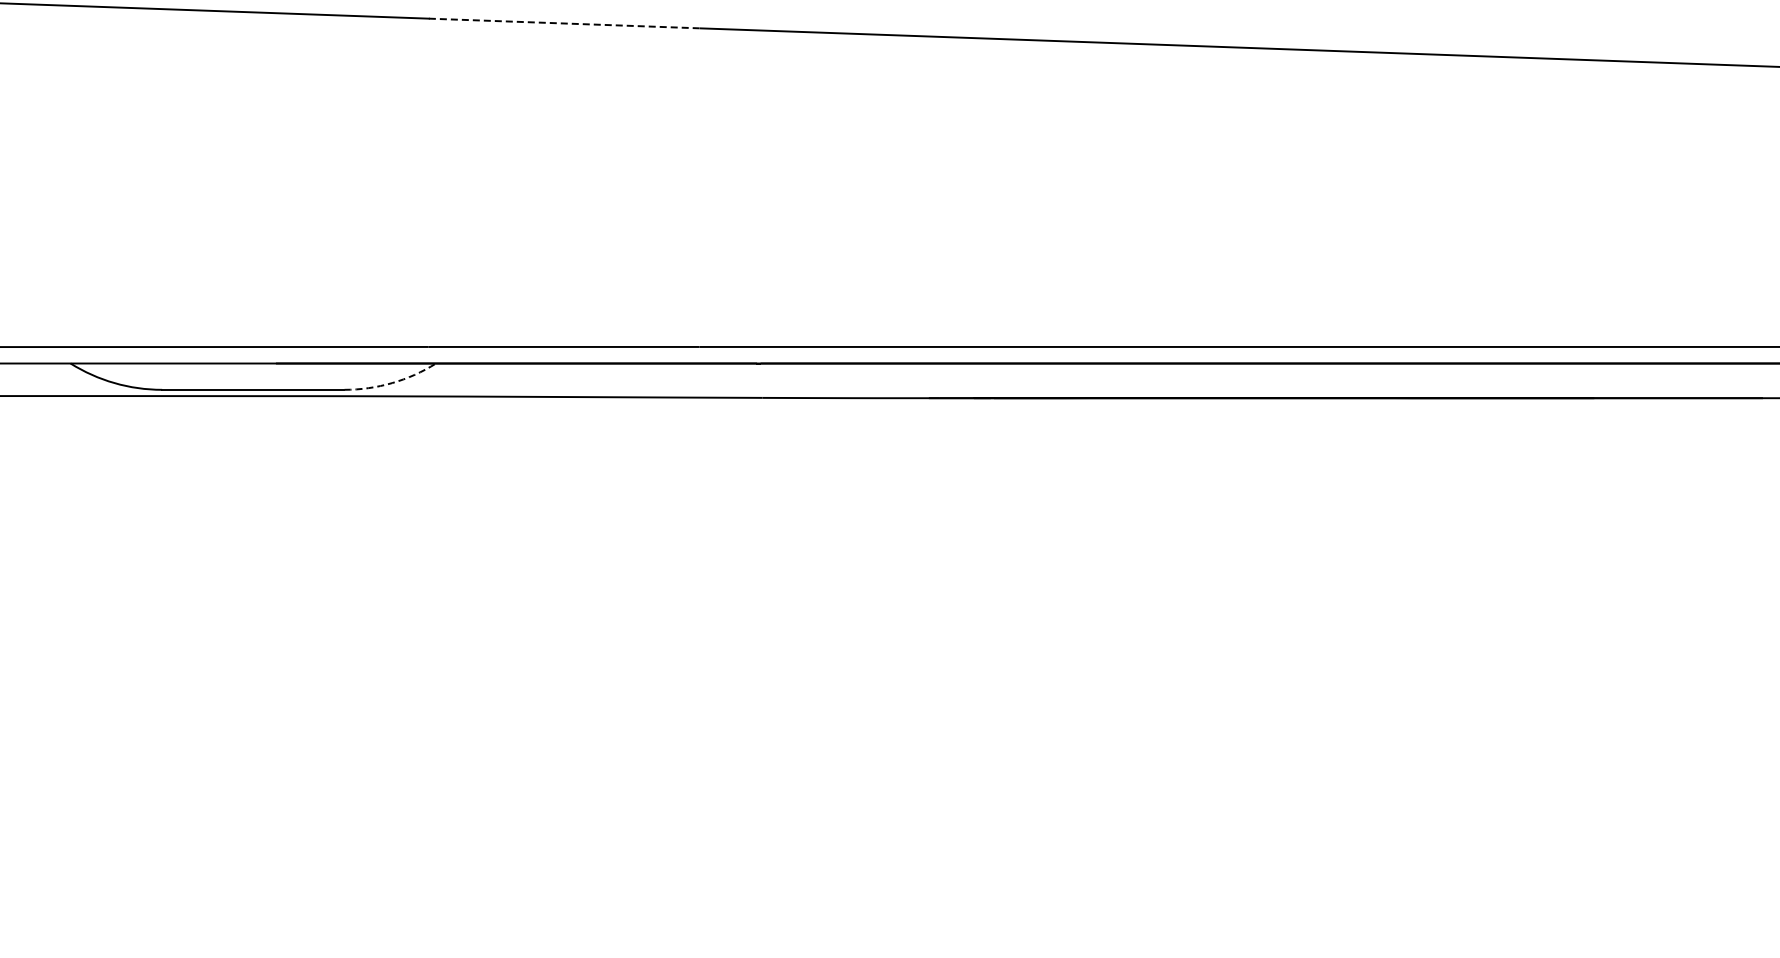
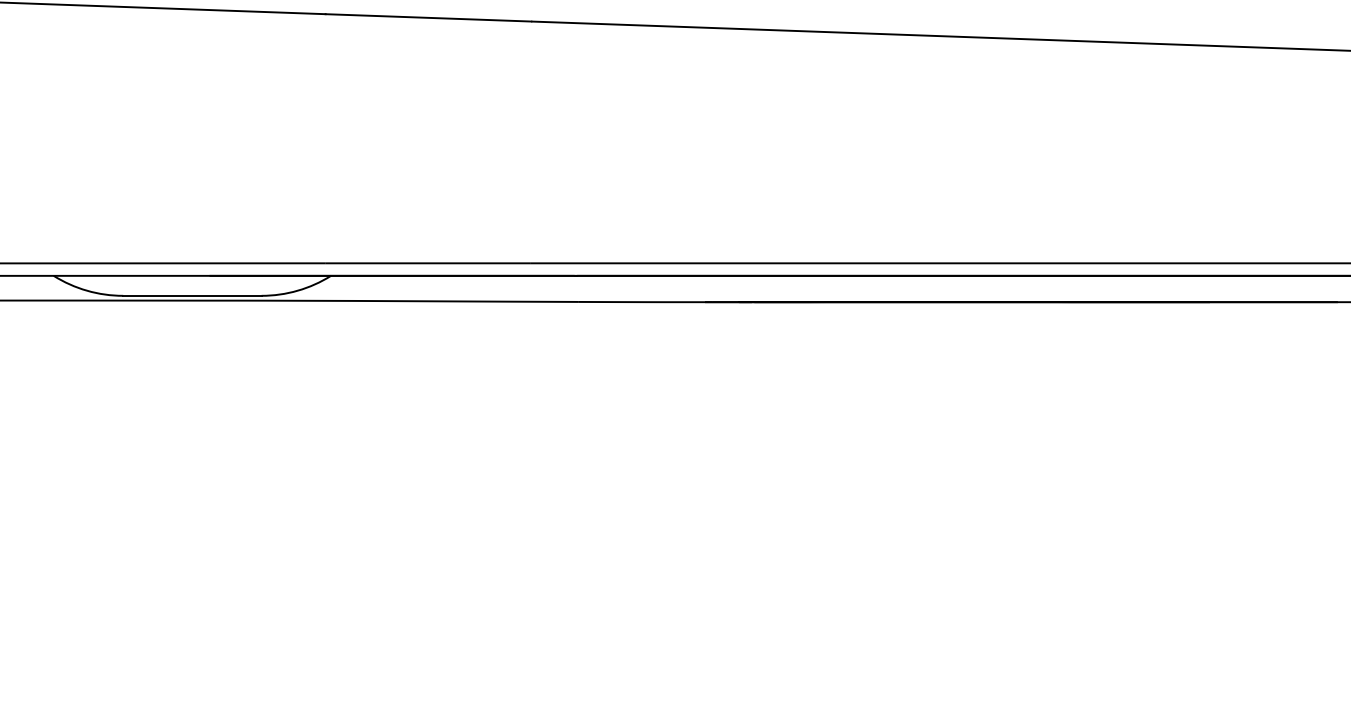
line: (564, 23) -> (428, 17), dashed -> solid
arc: (392, 383) -> (297, 291), dashed -> solid

